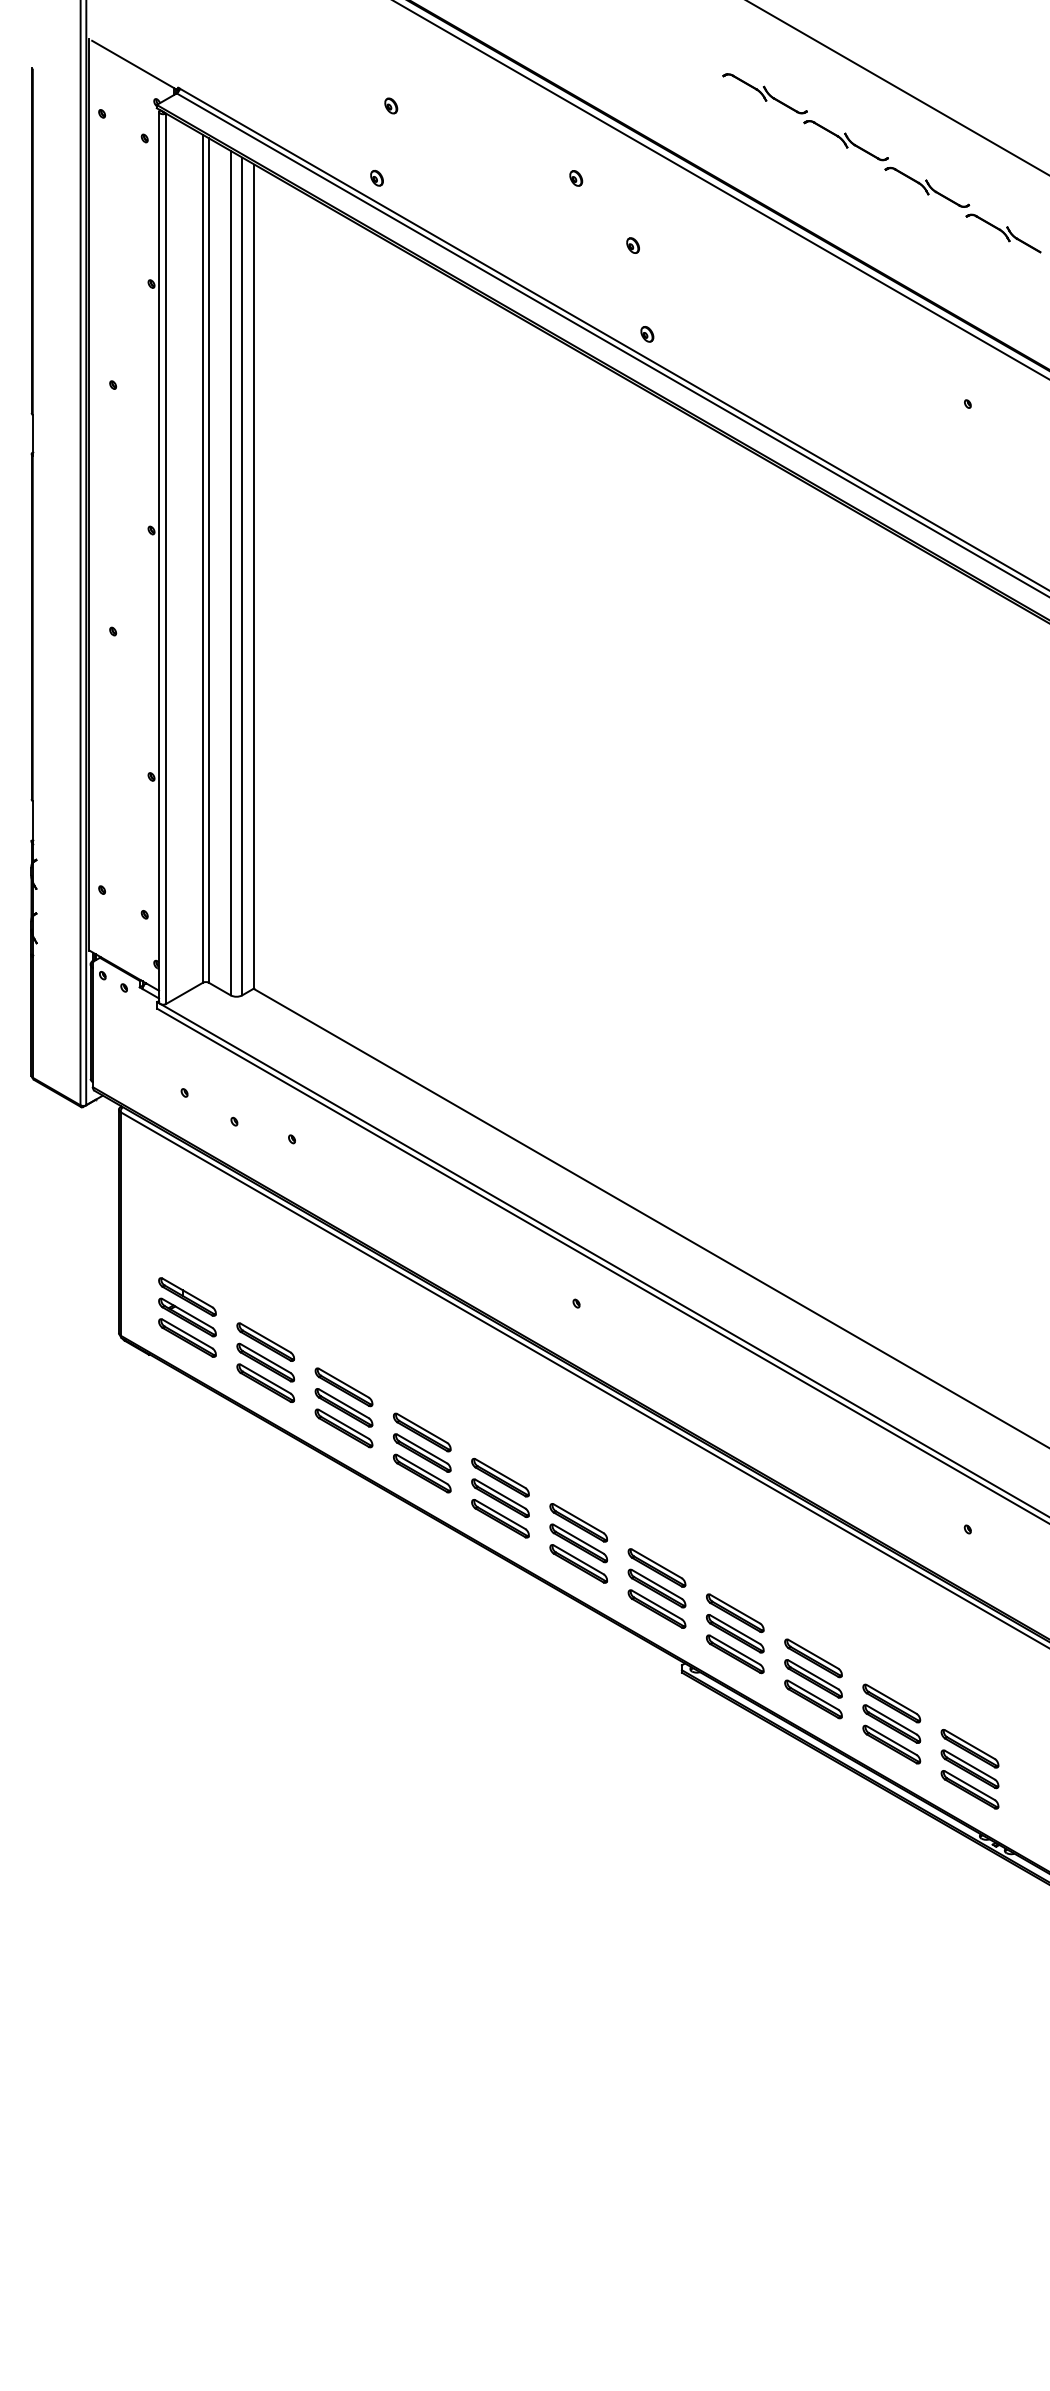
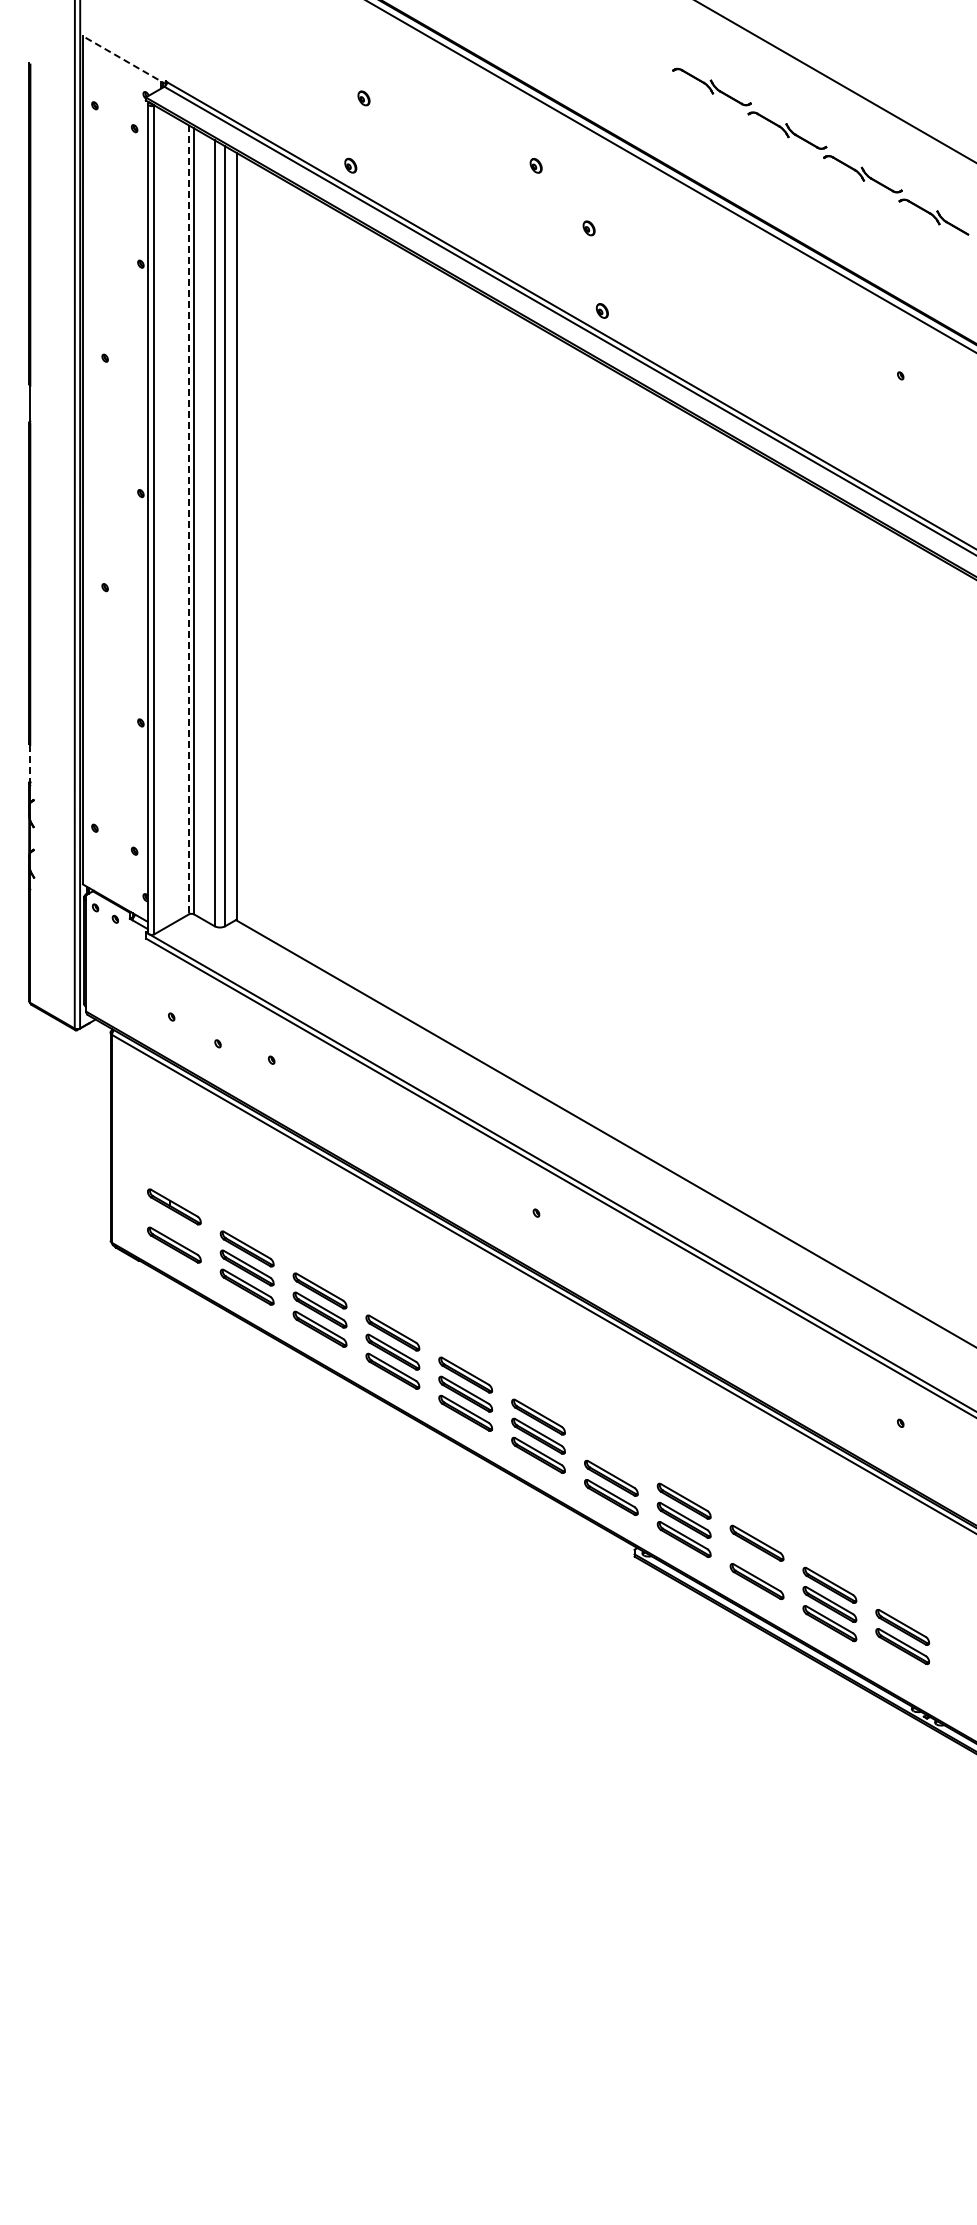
line: (136, 66) -> (126, 61), solid -> dashed
line: (202, 558) -> (188, 519), solid -> dashed
line: (32, 822) -> (30, 765), solid -> dashed
part: (187, 1316) -> (174, 1225), removed
part: (657, 1567) -> (611, 1458), removed
part: (812, 1677) -> (756, 1561), removed
part: (969, 1789) -> (902, 1665), removed

